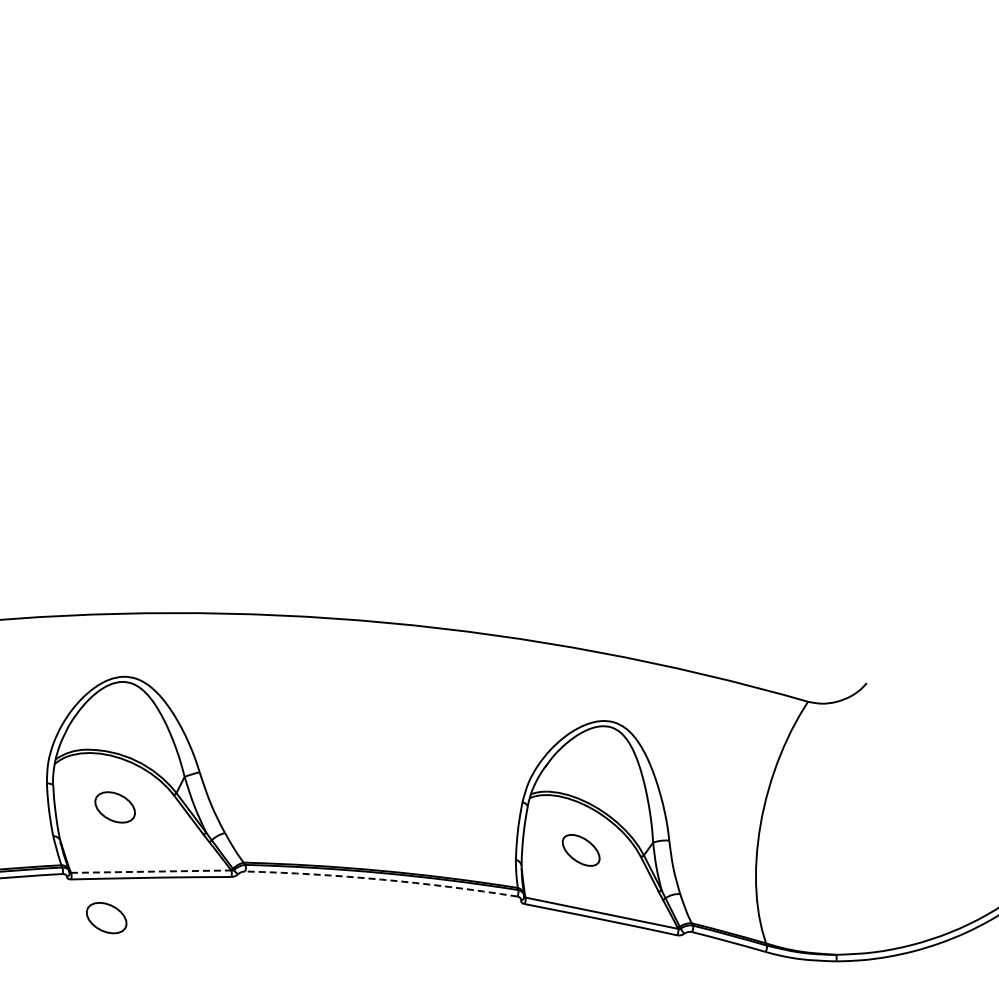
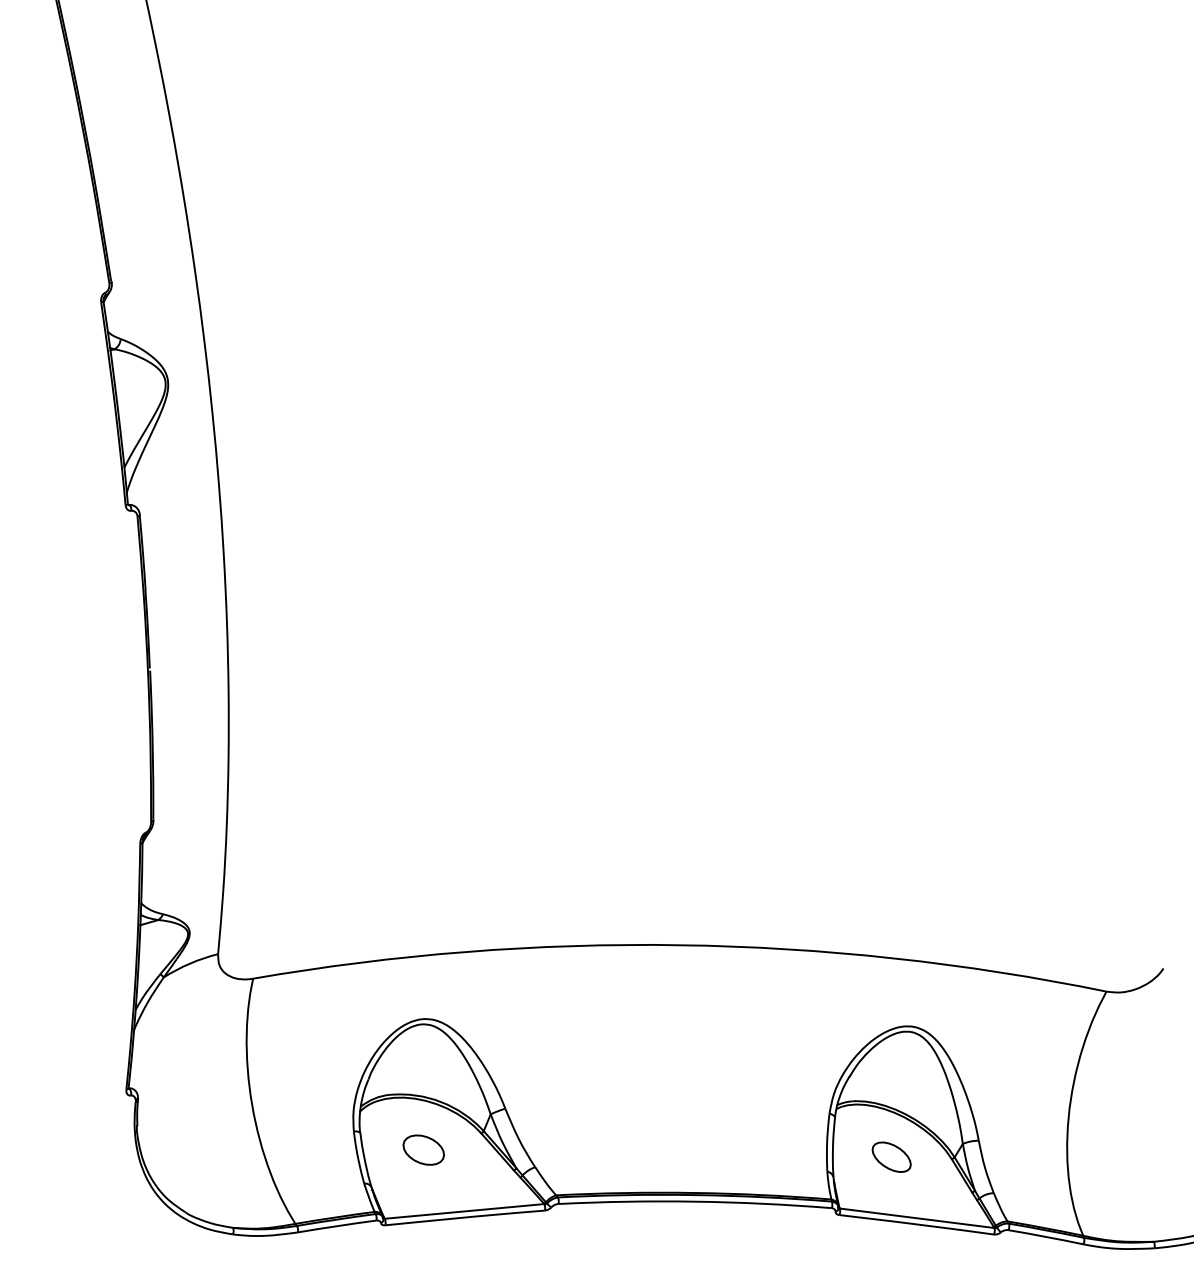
line: (152, 871) -> (465, 1211), dashed -> solid
arc: (382, 879) -> (695, 1201), dashed -> solid
part: (106, 917) -> (423, 1260), removed

